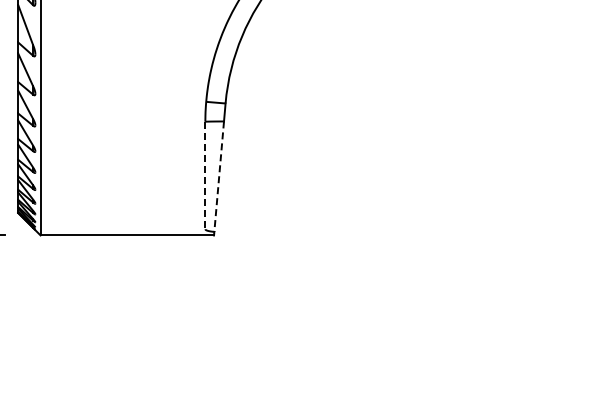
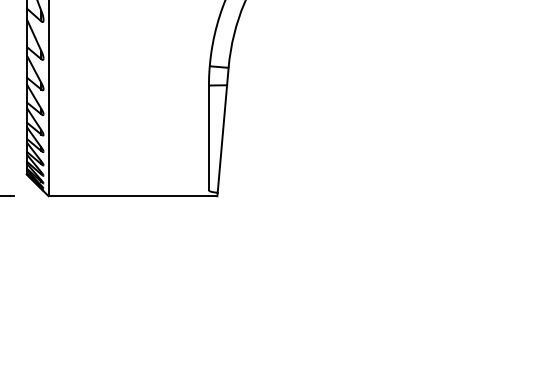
line: (205, 175) -> (209, 137), dashed -> solid
line: (219, 177) -> (222, 139), dashed -> solid

